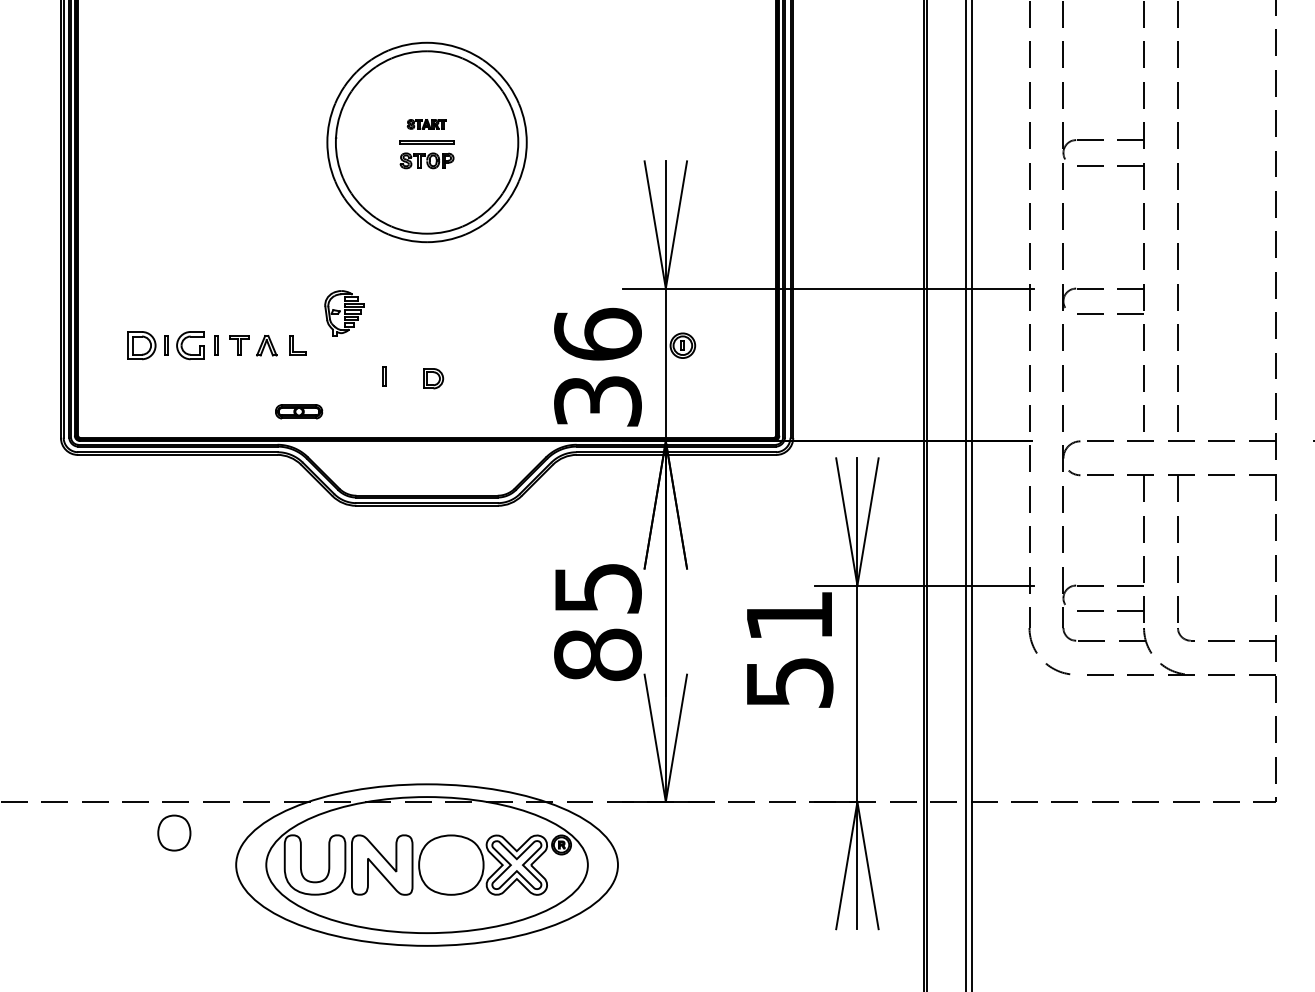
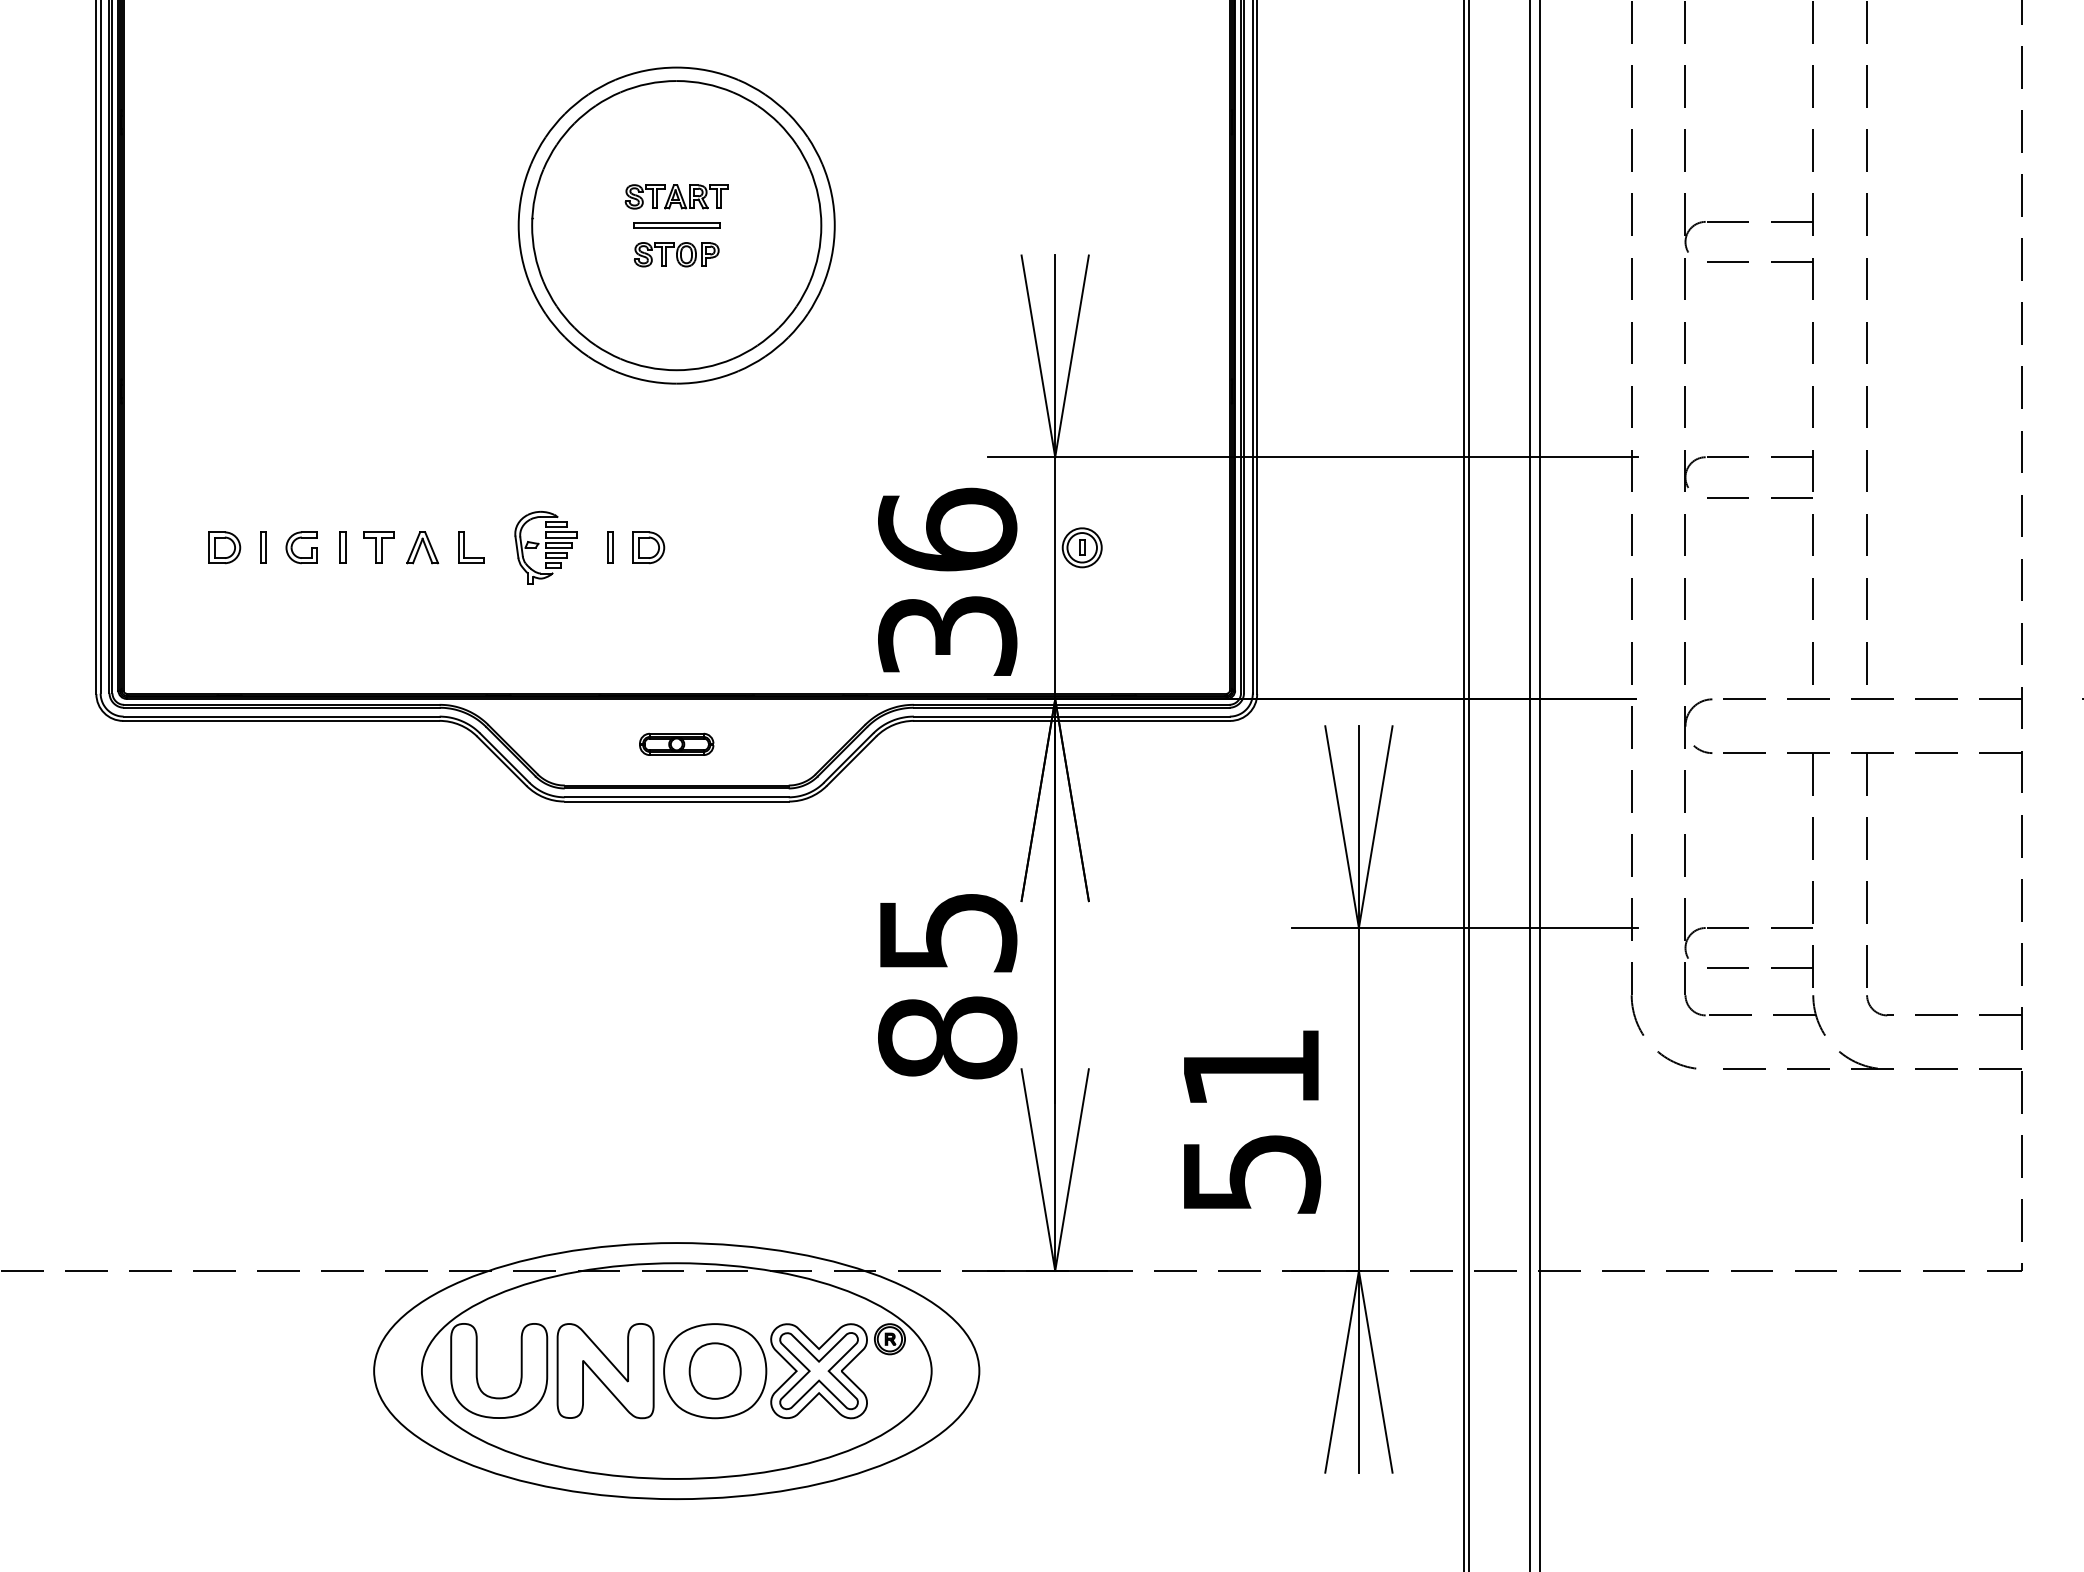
part: (426, 124) -> (675, 197), size x1.67
part: (344, 313) -> (545, 547), moved
part: (141, 345) -> (224, 547), size x0.71
part: (190, 345) -> (301, 547), size x0.71
line: (383, 376) -> (609, 547), moved
part: (433, 378) -> (648, 547), moved
part: (299, 411) -> (677, 743), moved
text: (790, 649) -> (1252, 1121), moved
part: (174, 832) -> (715, 1370), moved

